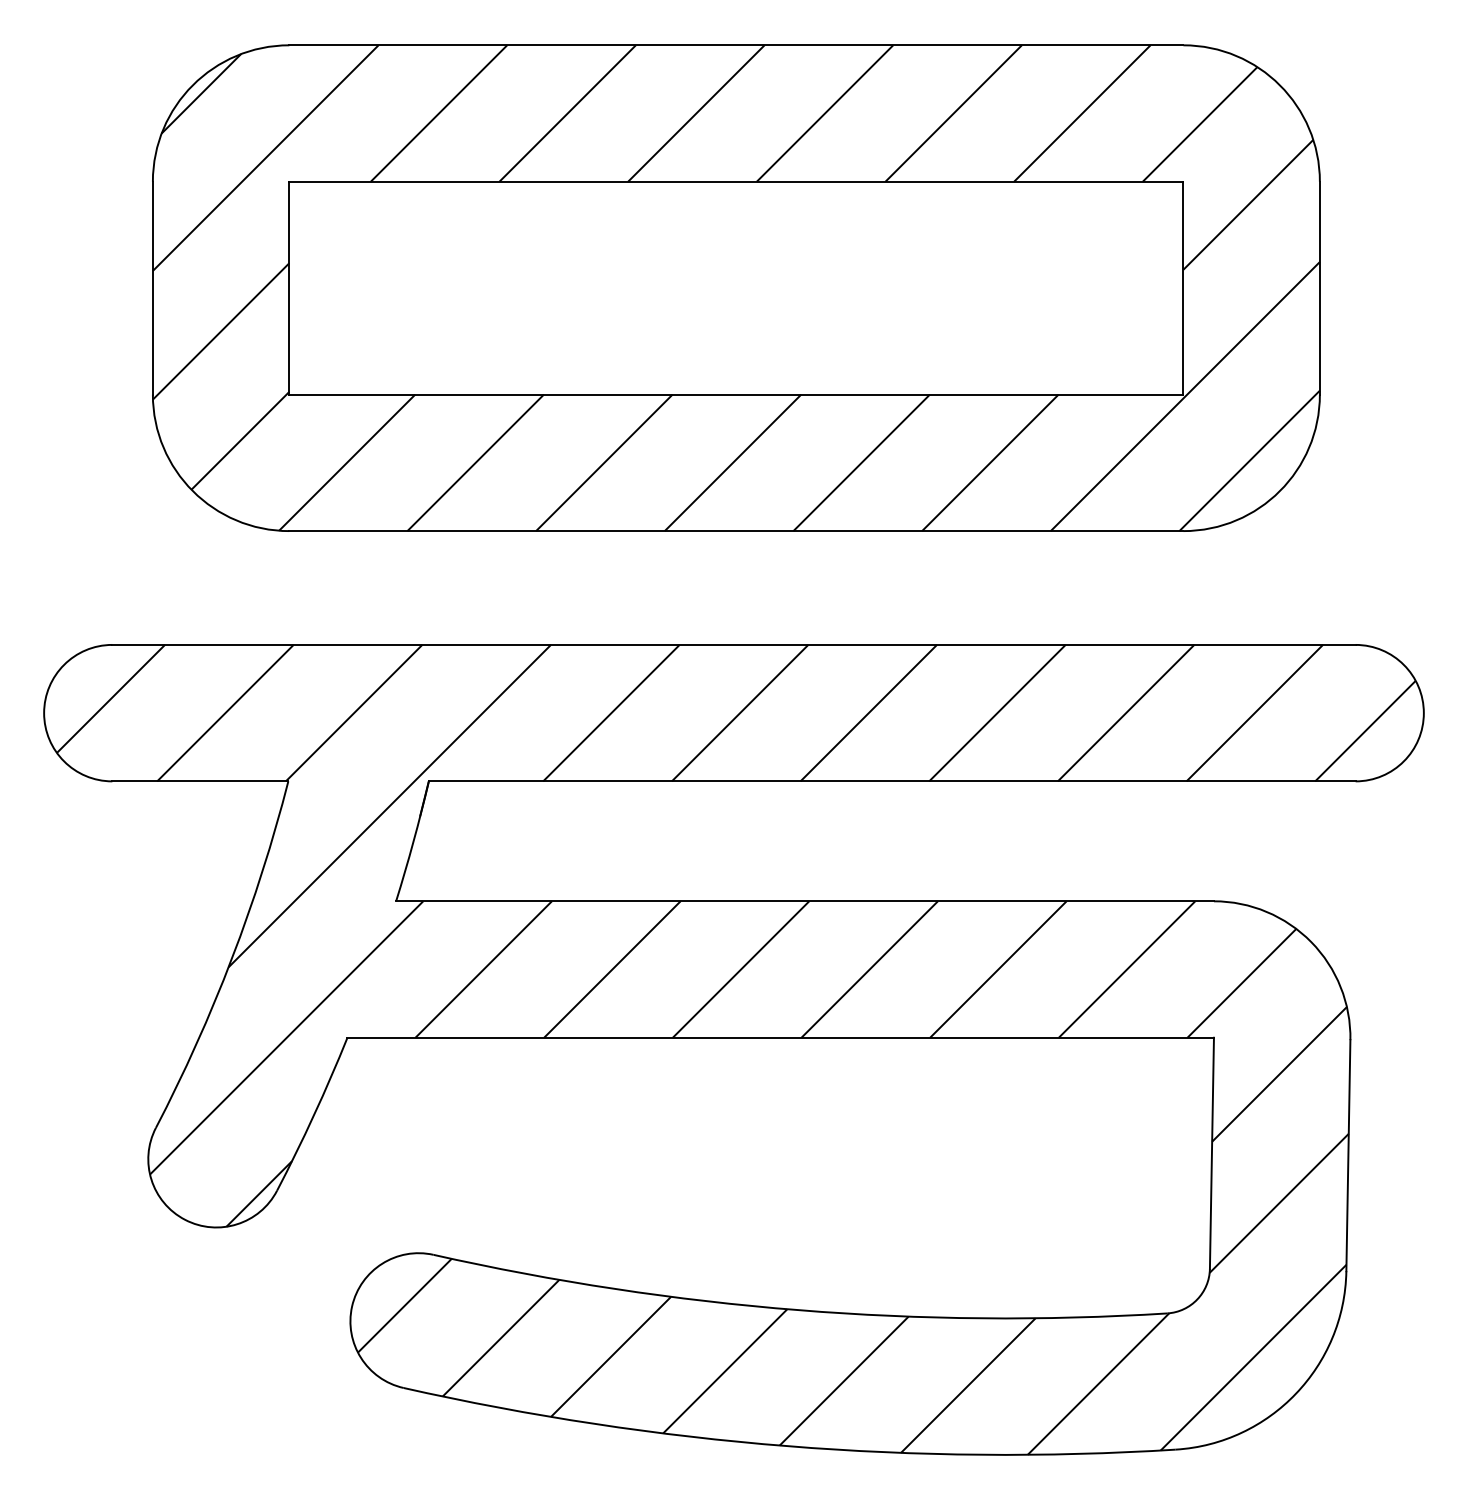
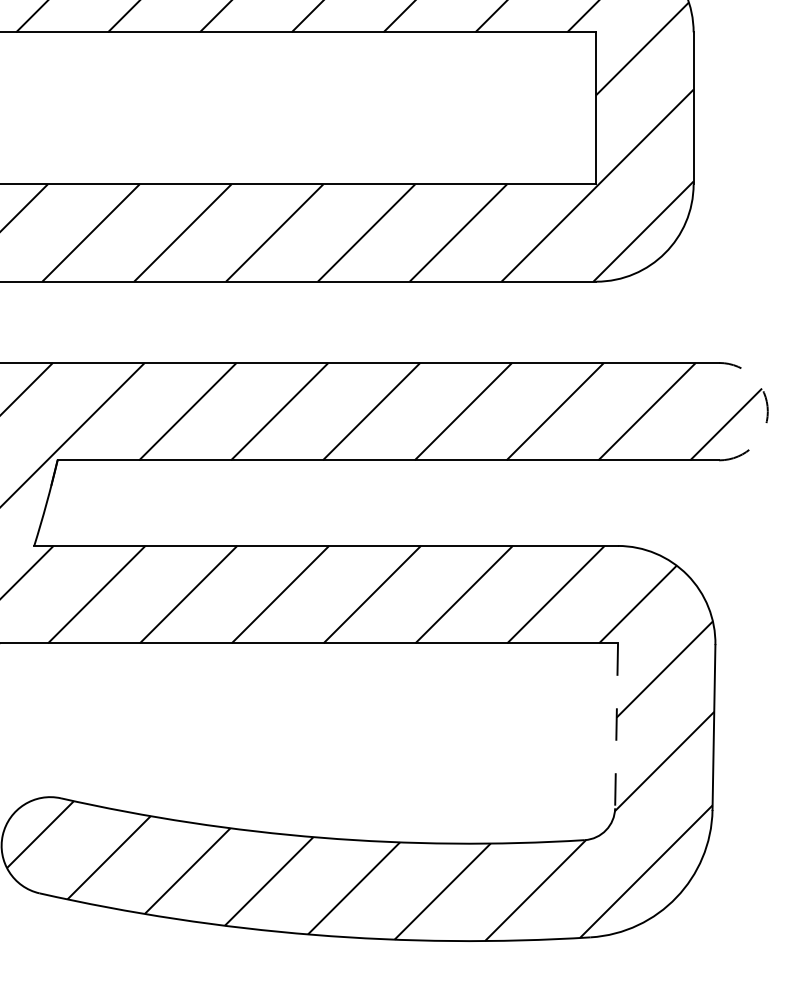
arc: (1423, 713) -> (767, 411), solid -> dashed
line: (1211, 1153) -> (616, 725), solid -> dashed

